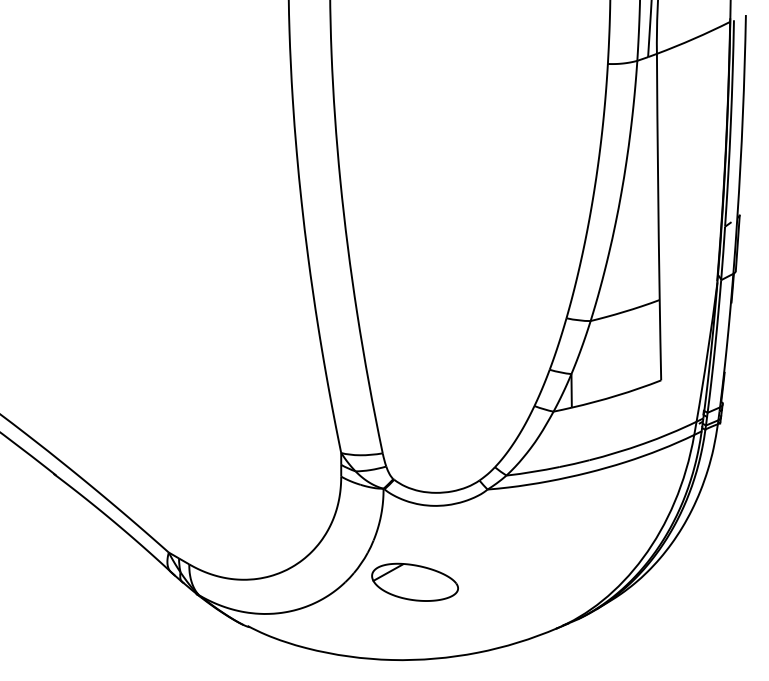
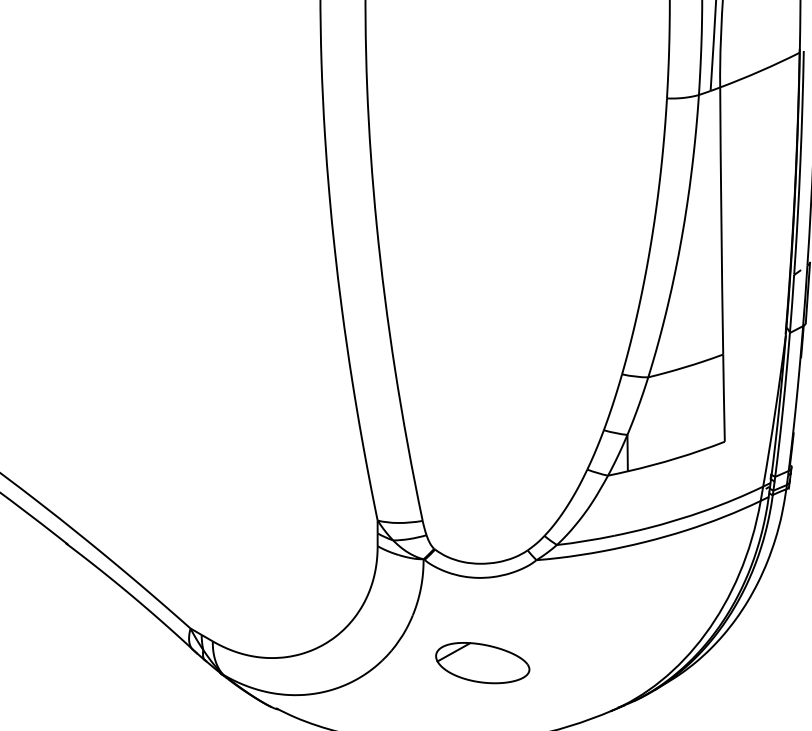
part: (414, 581) -> (482, 662), moved

